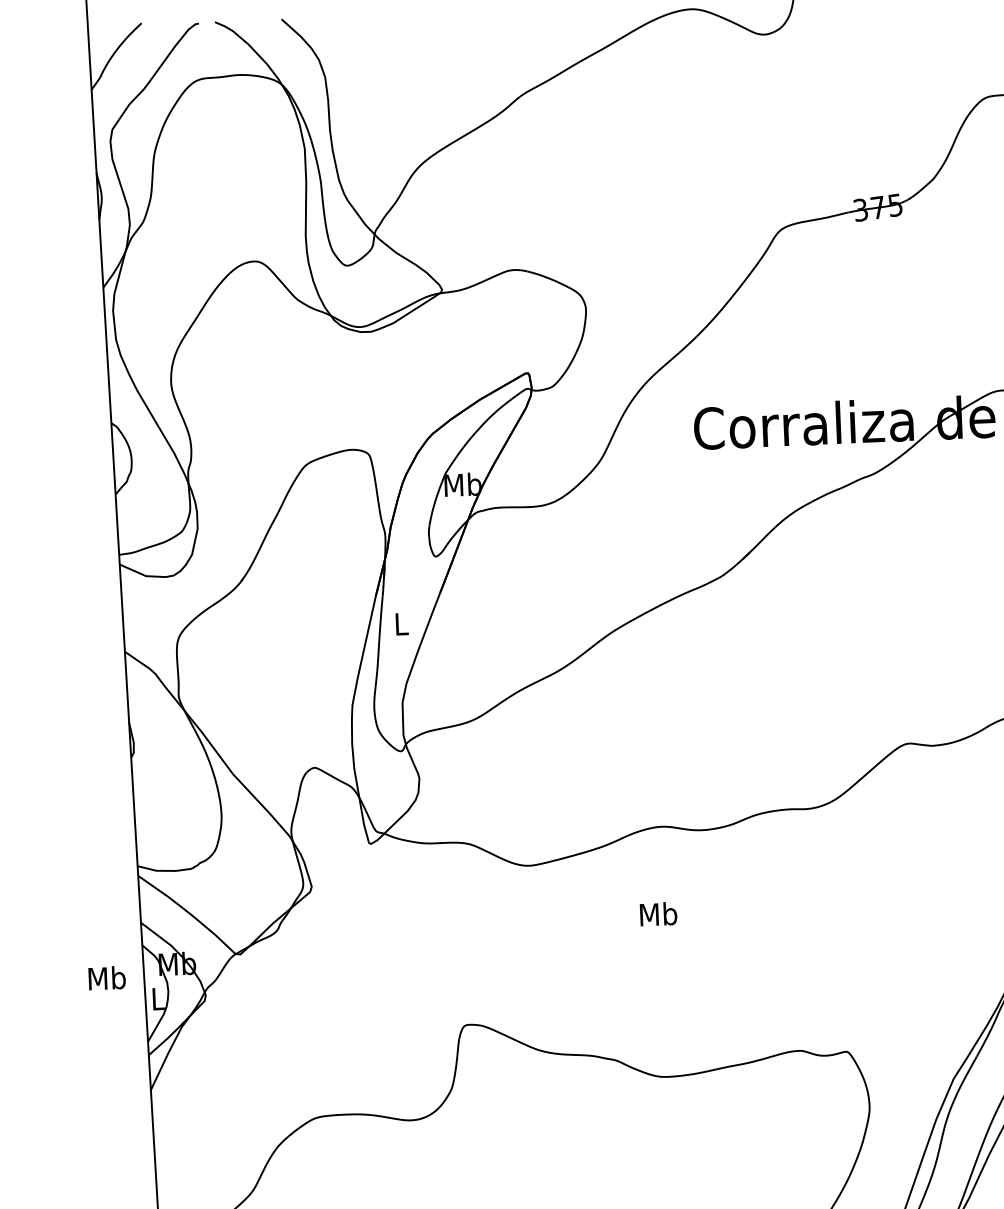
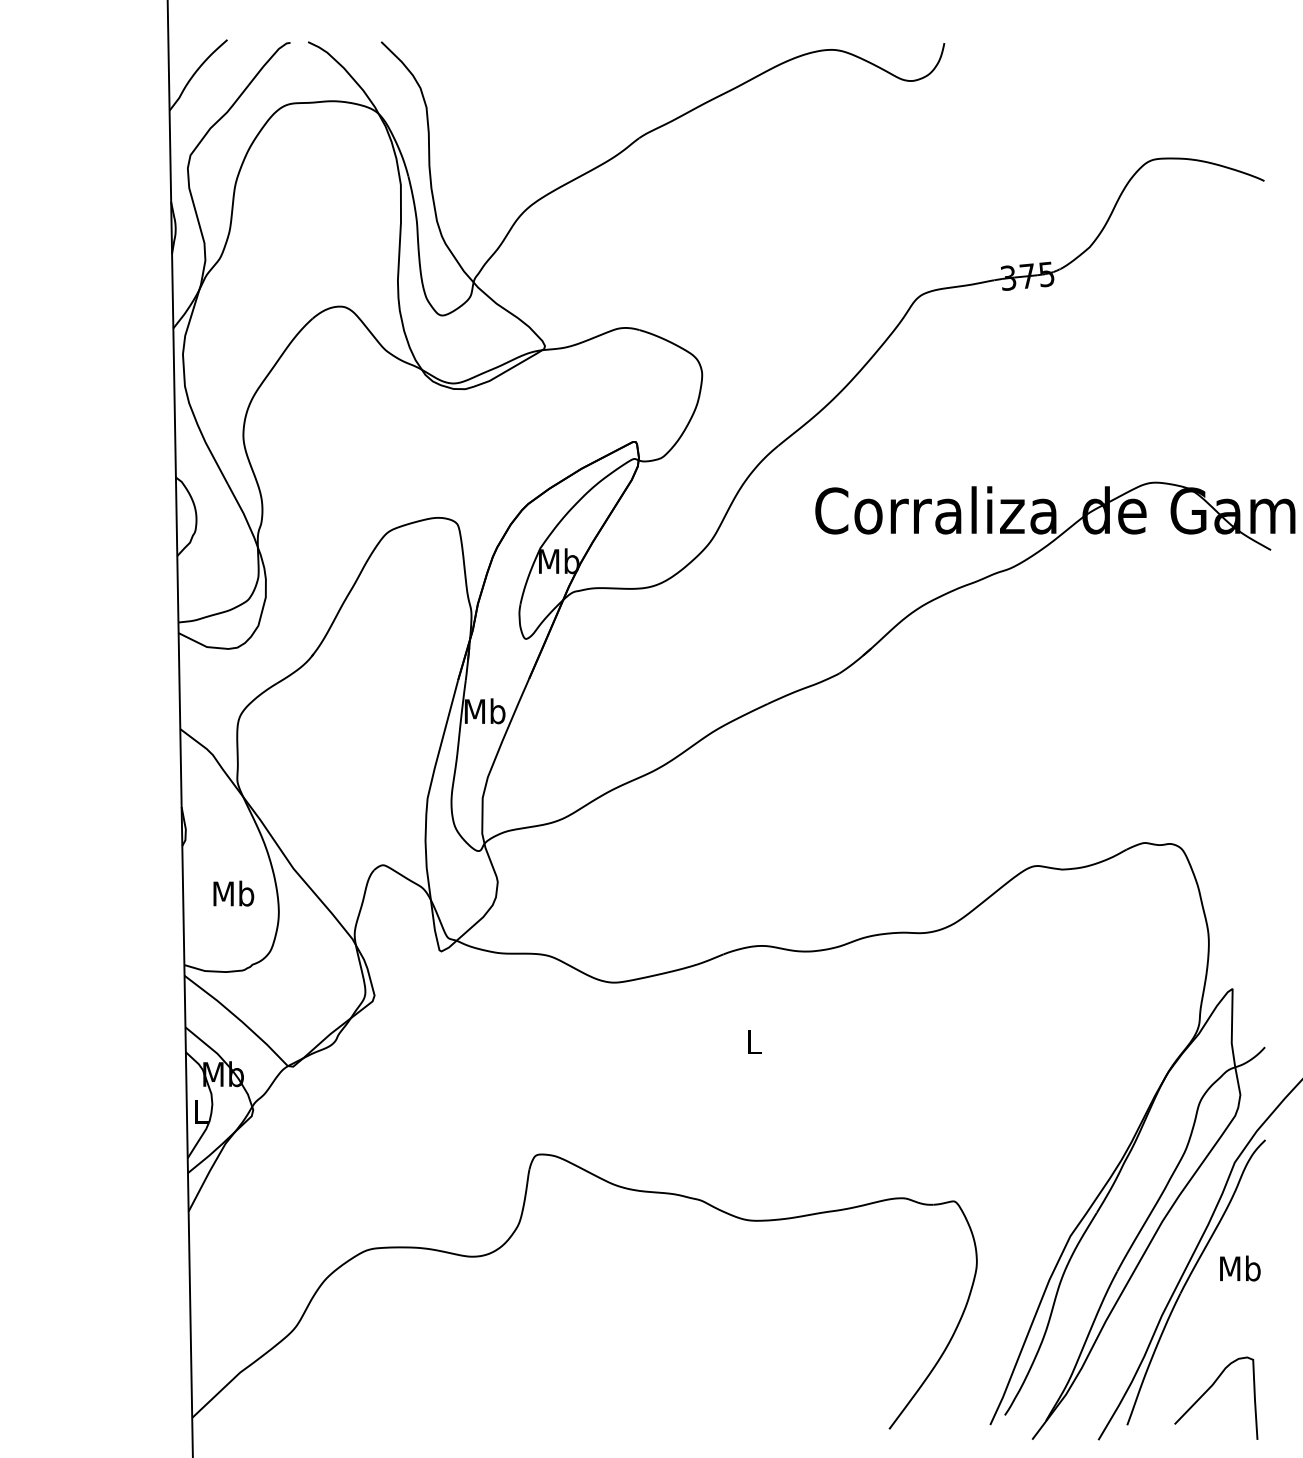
text: (400, 624) -> (484, 711), L -> Mb
text: (658, 913) -> (754, 1041), Mb -> L
text: (106, 978) -> (233, 893), moved

